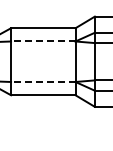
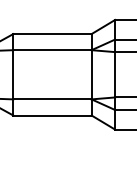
line: (42, 41) -> (51, 50), dashed -> solid
line: (42, 81) -> (51, 98), dashed -> solid

